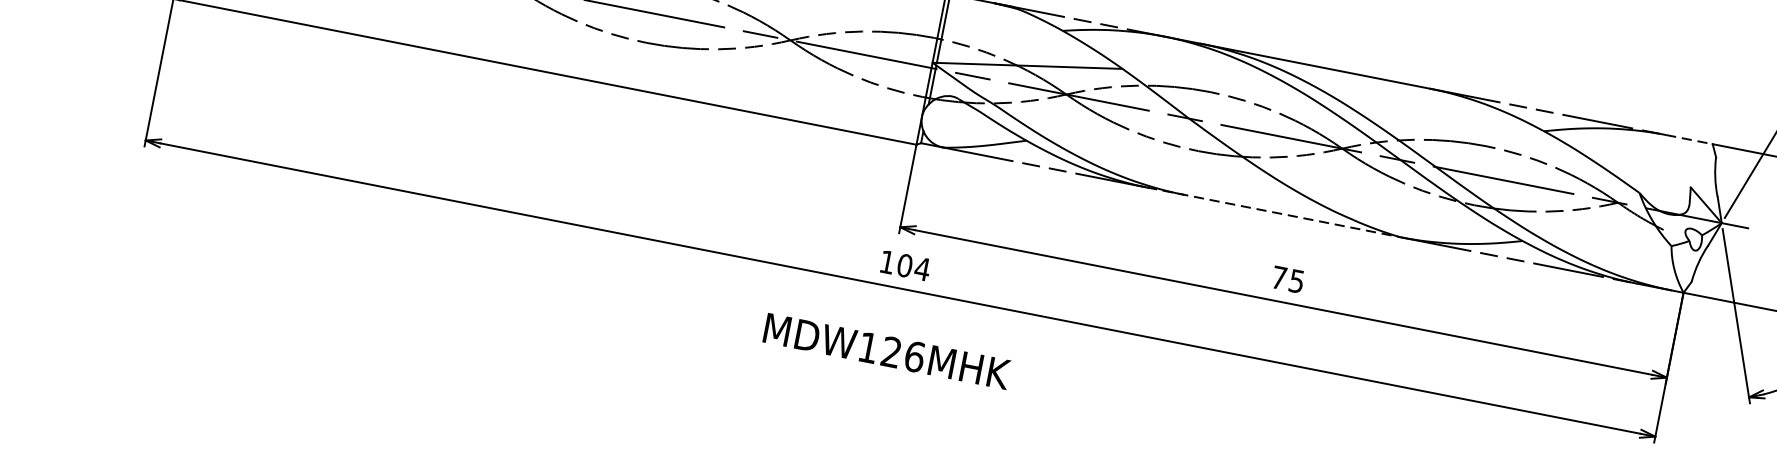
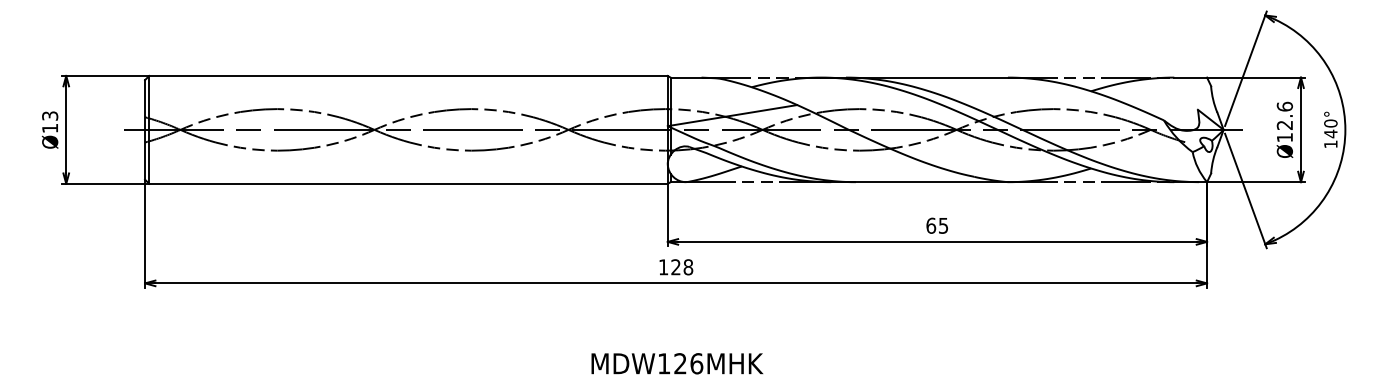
line: (1690, 139) -> (1191, 77), dashed -> solid
line: (1274, 213) -> (919, 182), dashed -> solid
text: (914, 267) -> (682, 267), 104 -> 128
text: (1279, 277) -> (931, 225), 75 -> 65
text: (887, 351) -> (677, 363), moved

